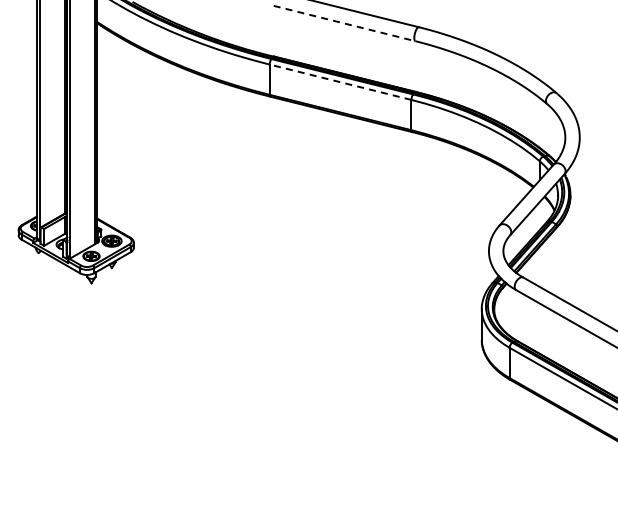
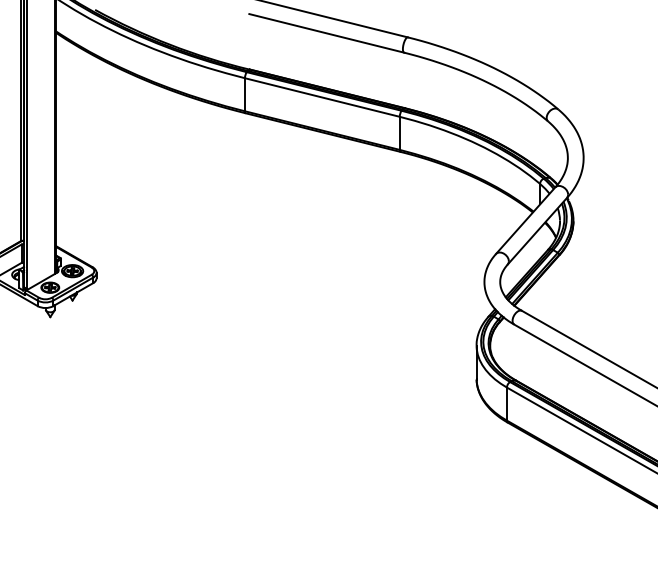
line: (345, 23) -> (327, 33), dashed -> solid
line: (340, 82) -> (322, 97), dashed -> solid

